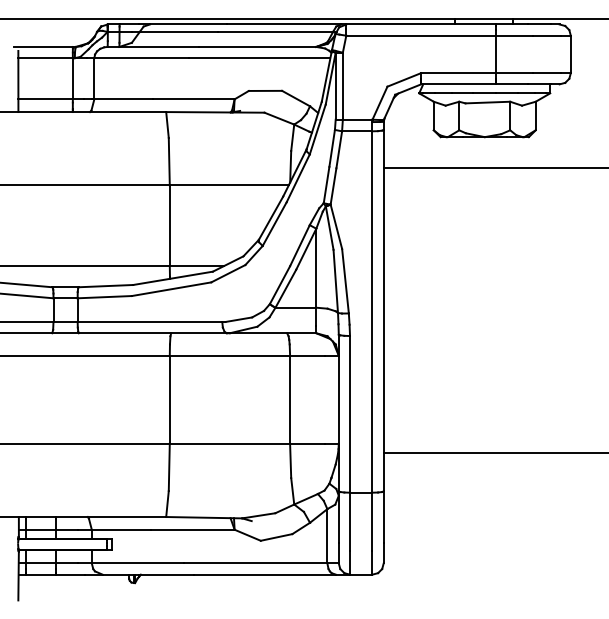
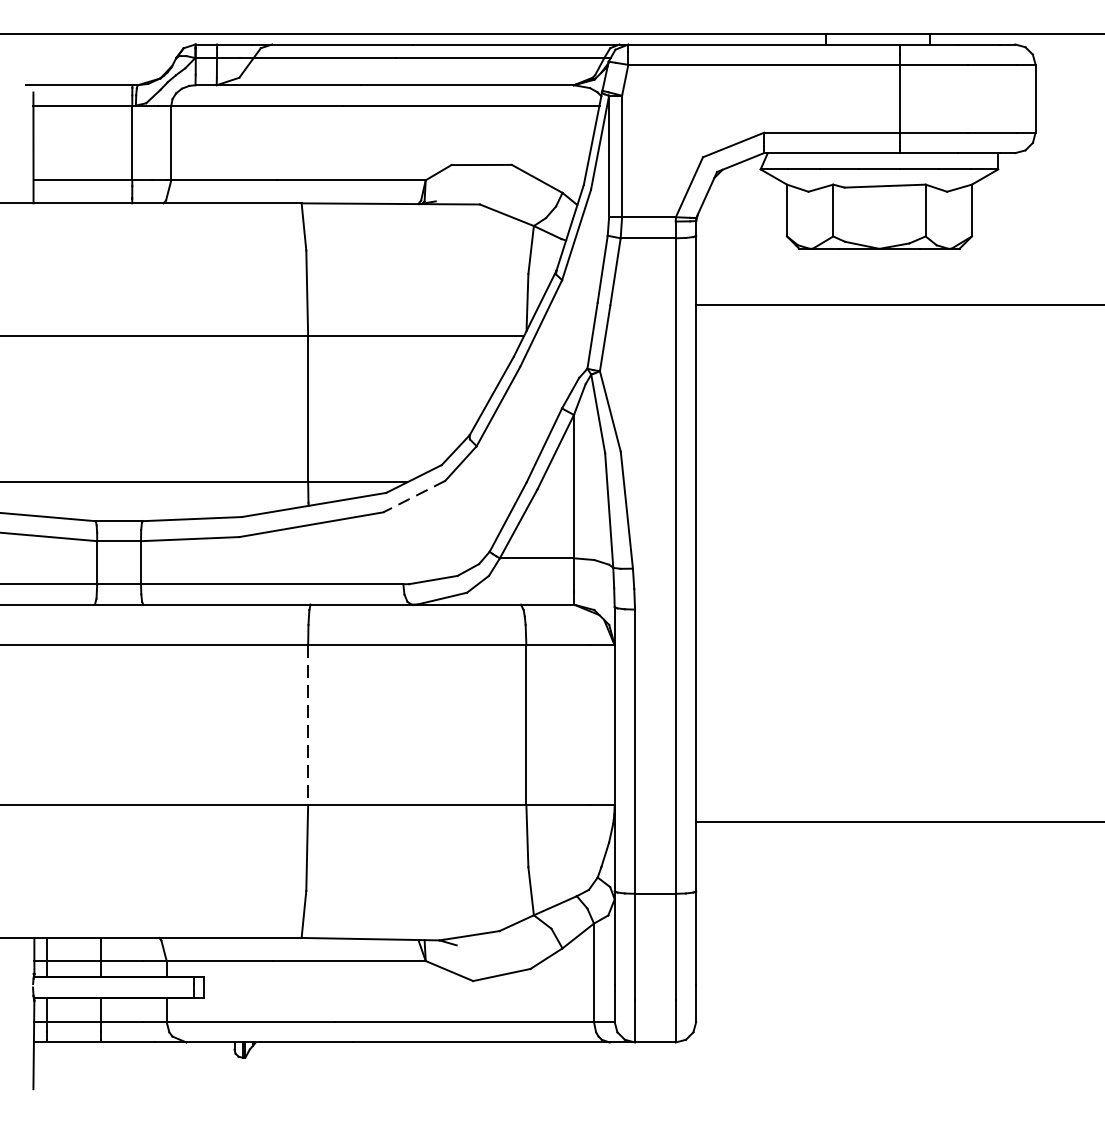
line: (227, 273) -> (412, 496), solid -> dashed
line: (169, 399) -> (307, 724), solid -> dashed

